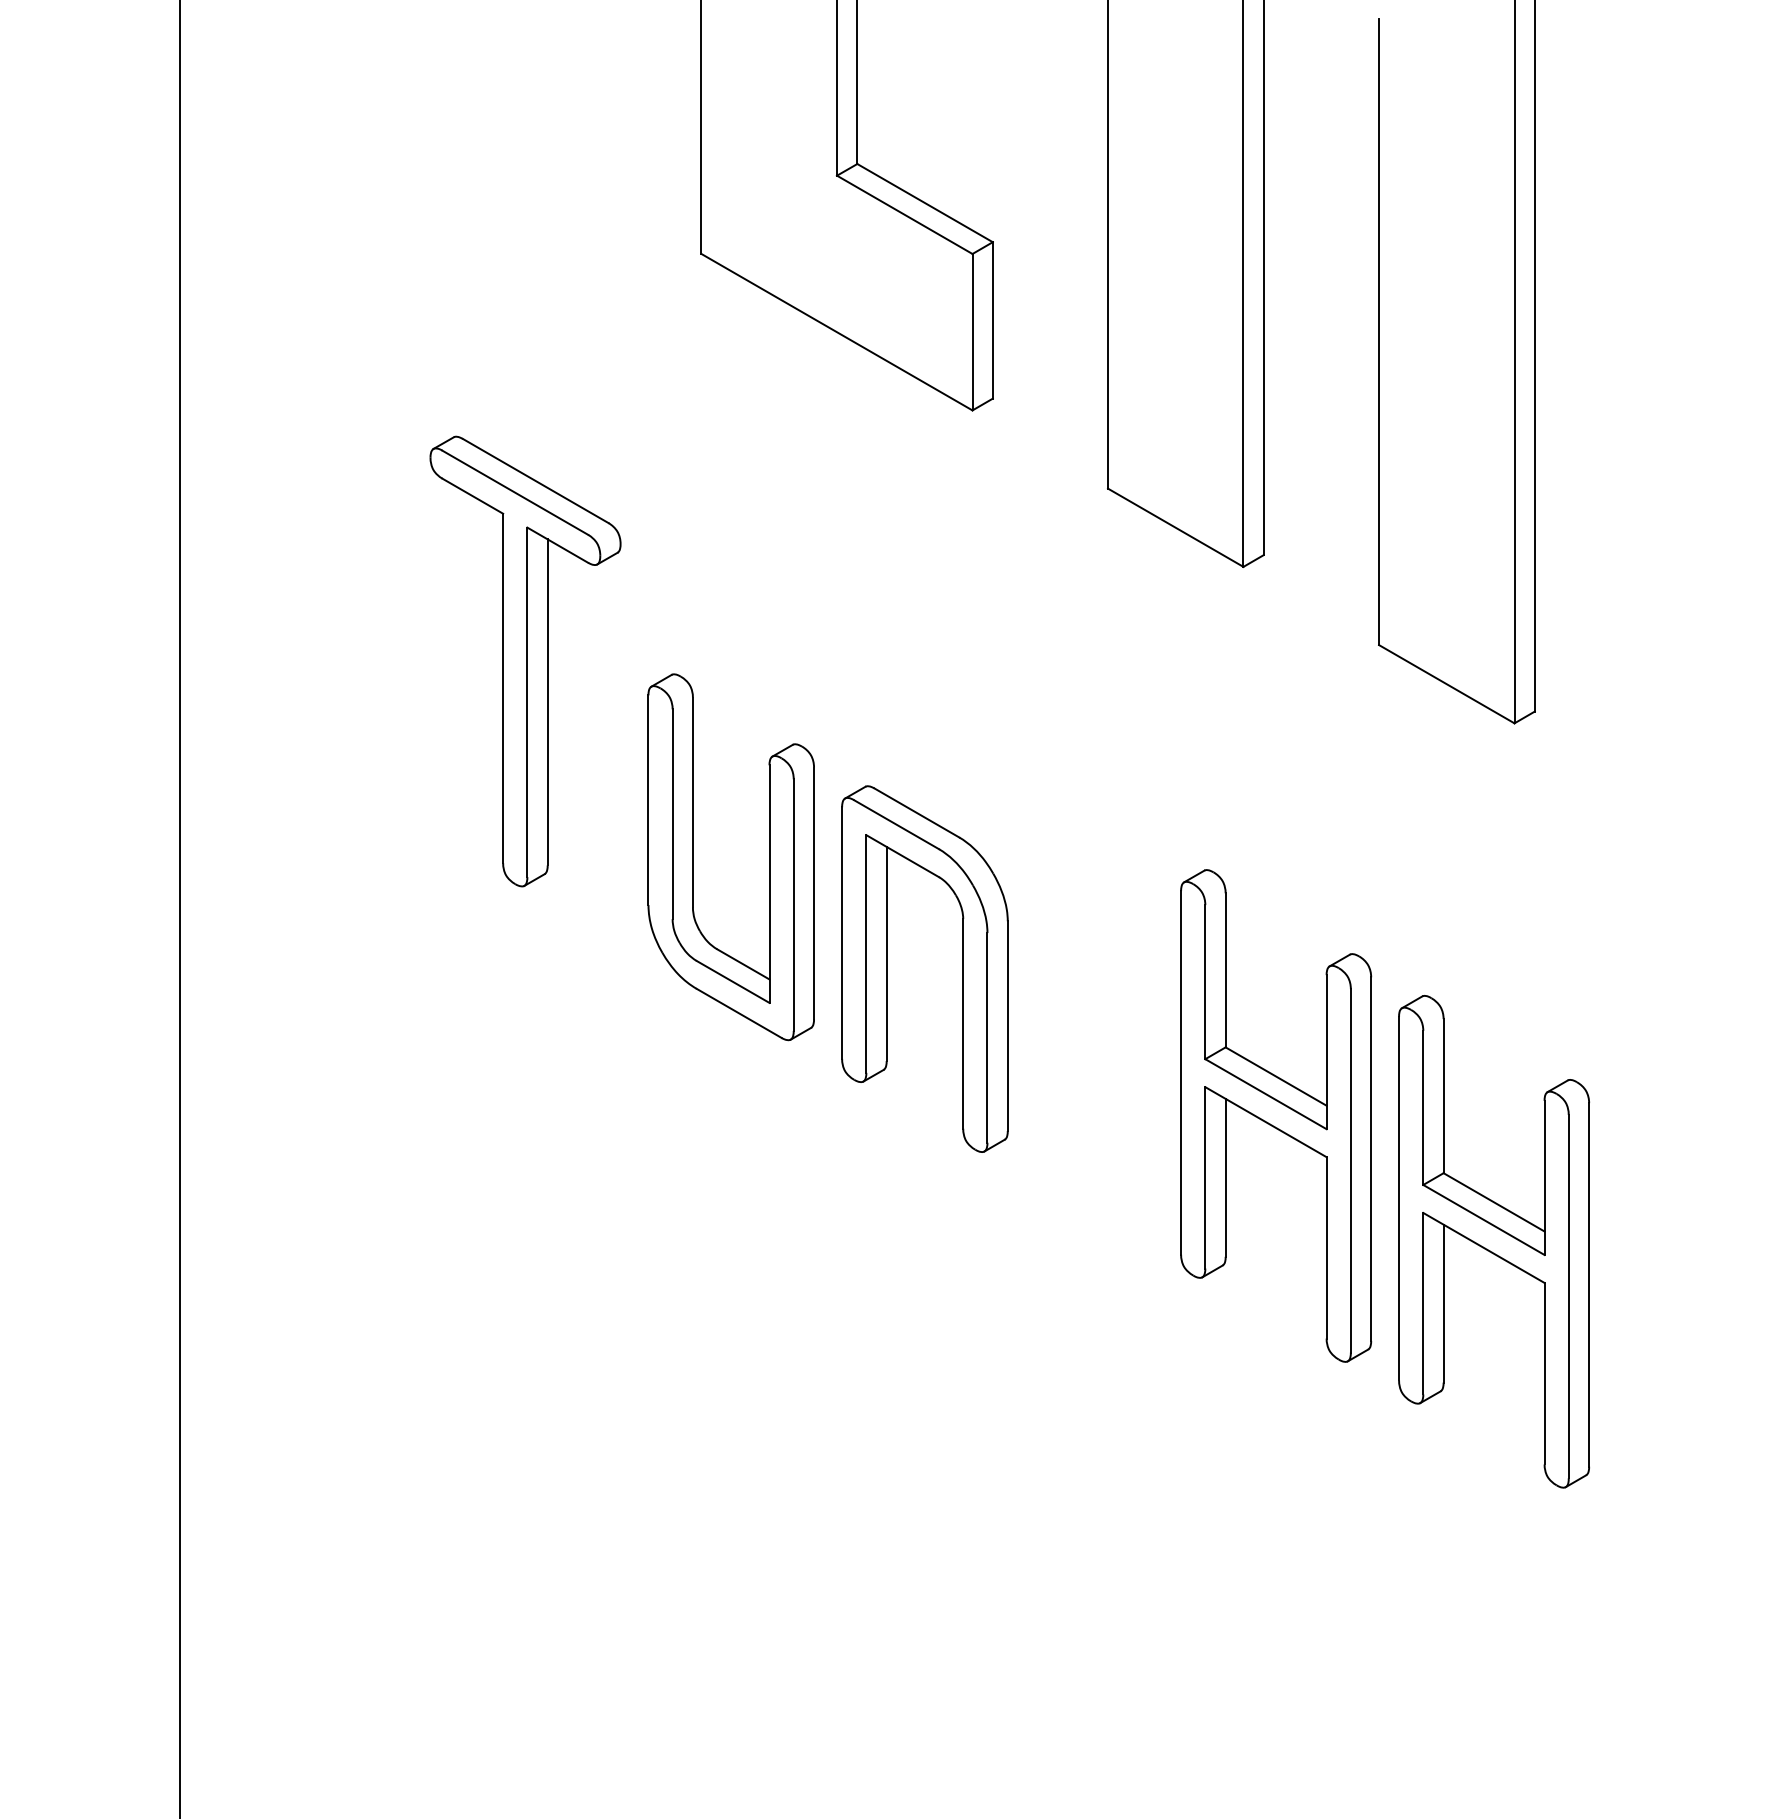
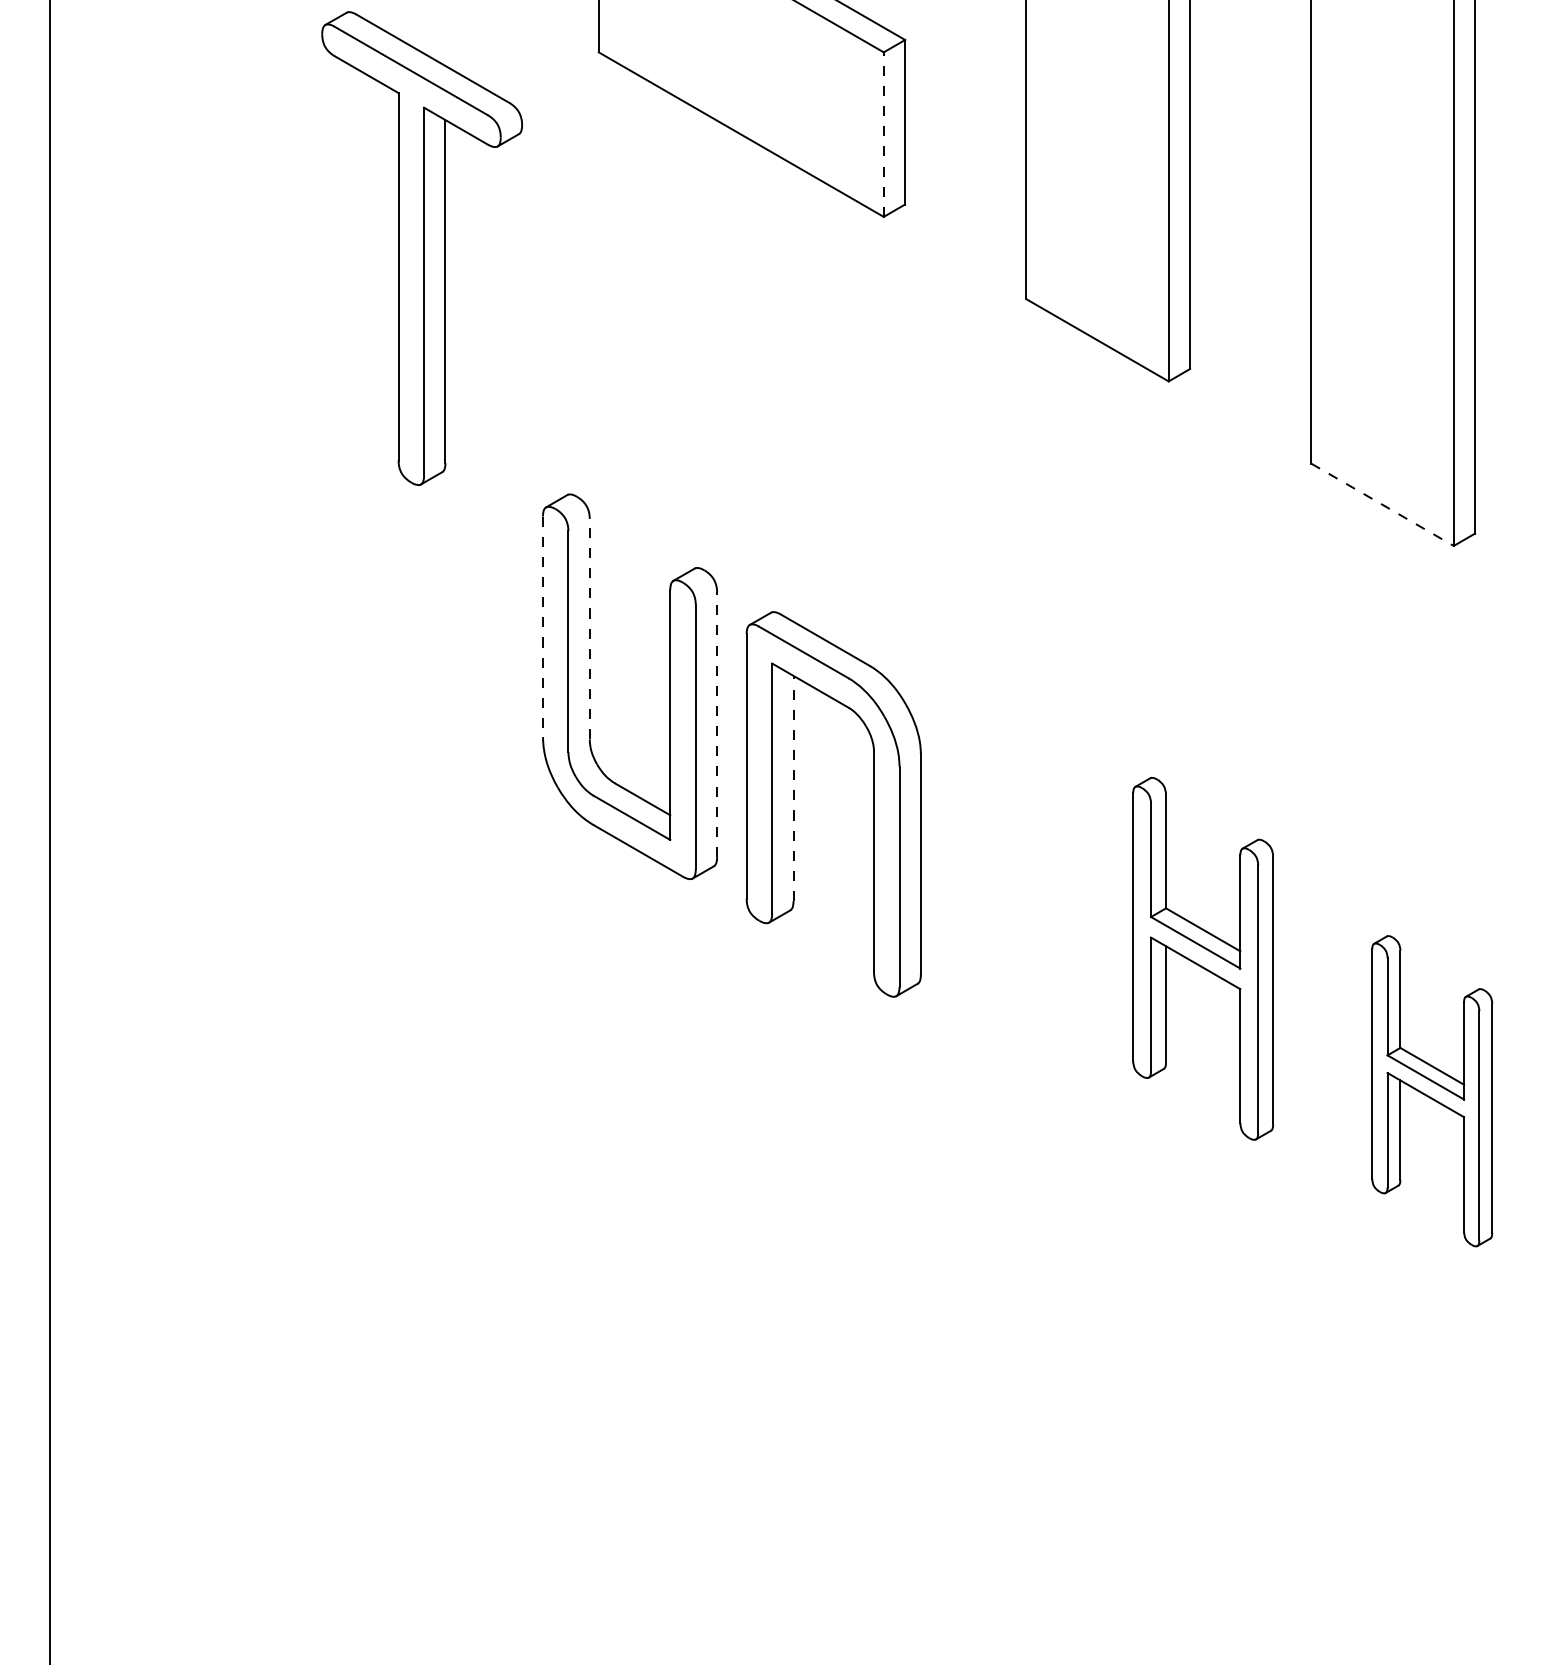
line: (972, 331) -> (883, 133), solid -> dashed
part: (525, 661) -> (422, 248), moved
line: (1447, 684) -> (1383, 505), solid -> dashed
line: (648, 800) -> (543, 627), solid -> dashed
line: (692, 802) -> (589, 629), solid -> dashed
line: (814, 893) -> (717, 724), solid -> dashed
line: (886, 953) -> (793, 787), solid -> dashed
part: (1276, 1115) -> (1203, 958), size x0.7
part: (1493, 1241) -> (1431, 1090), size x0.6

